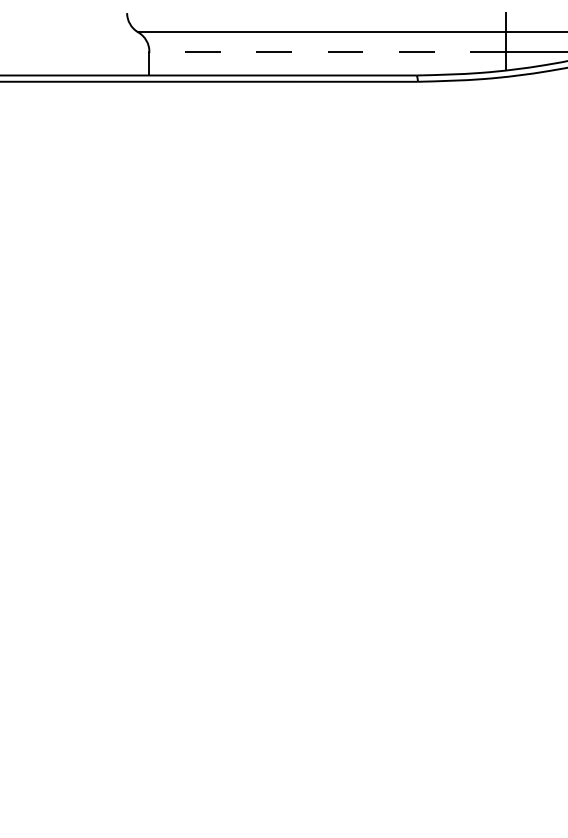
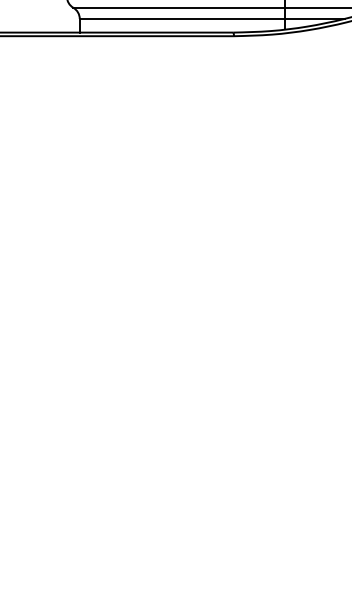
line: (326, 50) -> (181, 18), dashed -> solid

